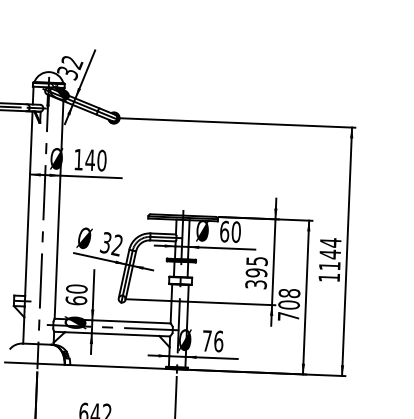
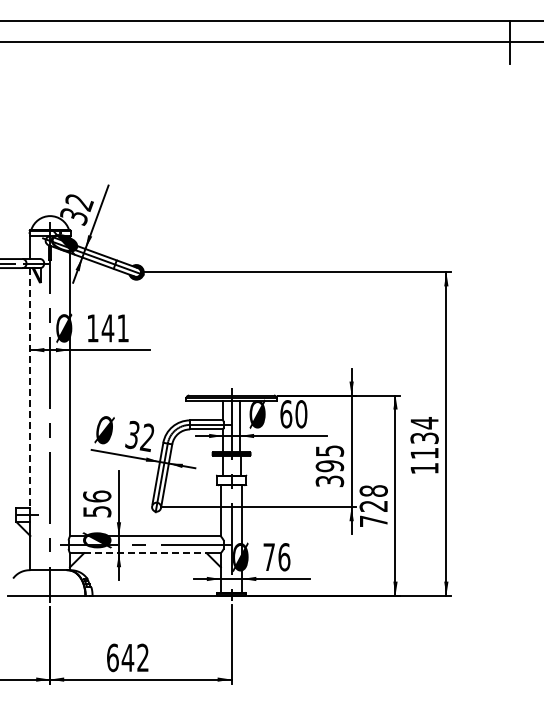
text: (102, 160) -> (123, 328), 140 -> 141
line: (28, 203) -> (30, 388), solid -> dashed
text: (330, 254) -> (424, 438), 1144 -> 1134
text: (76, 294) -> (97, 503), 60 -> 56
text: (288, 305) -> (373, 506), 708 -> 728
line: (112, 334) -> (145, 553), solid -> dashed

